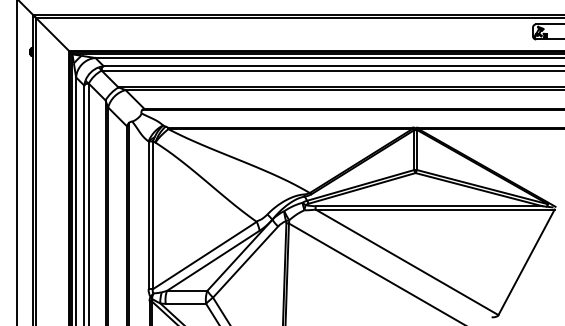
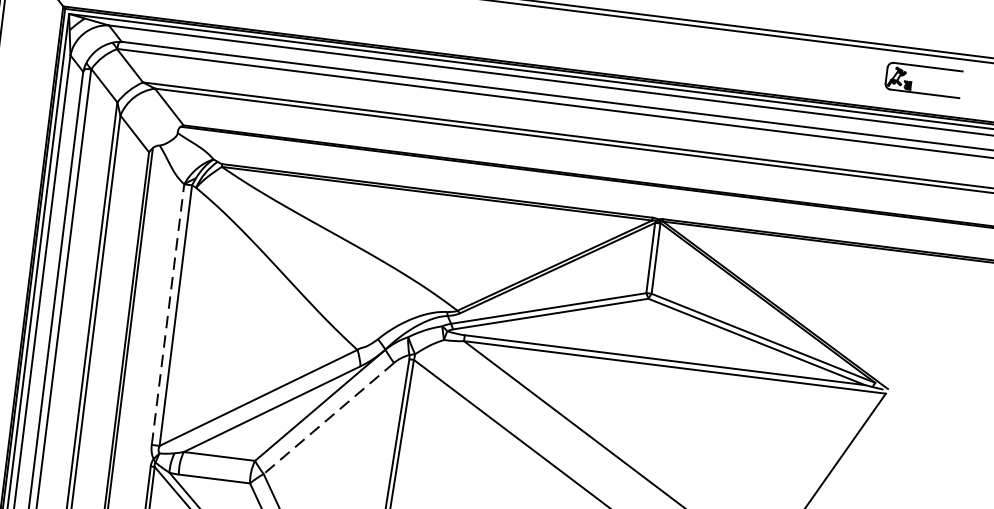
line: (148, 215) -> (167, 314), solid -> dashed
line: (245, 262) -> (328, 419), solid -> dashed

